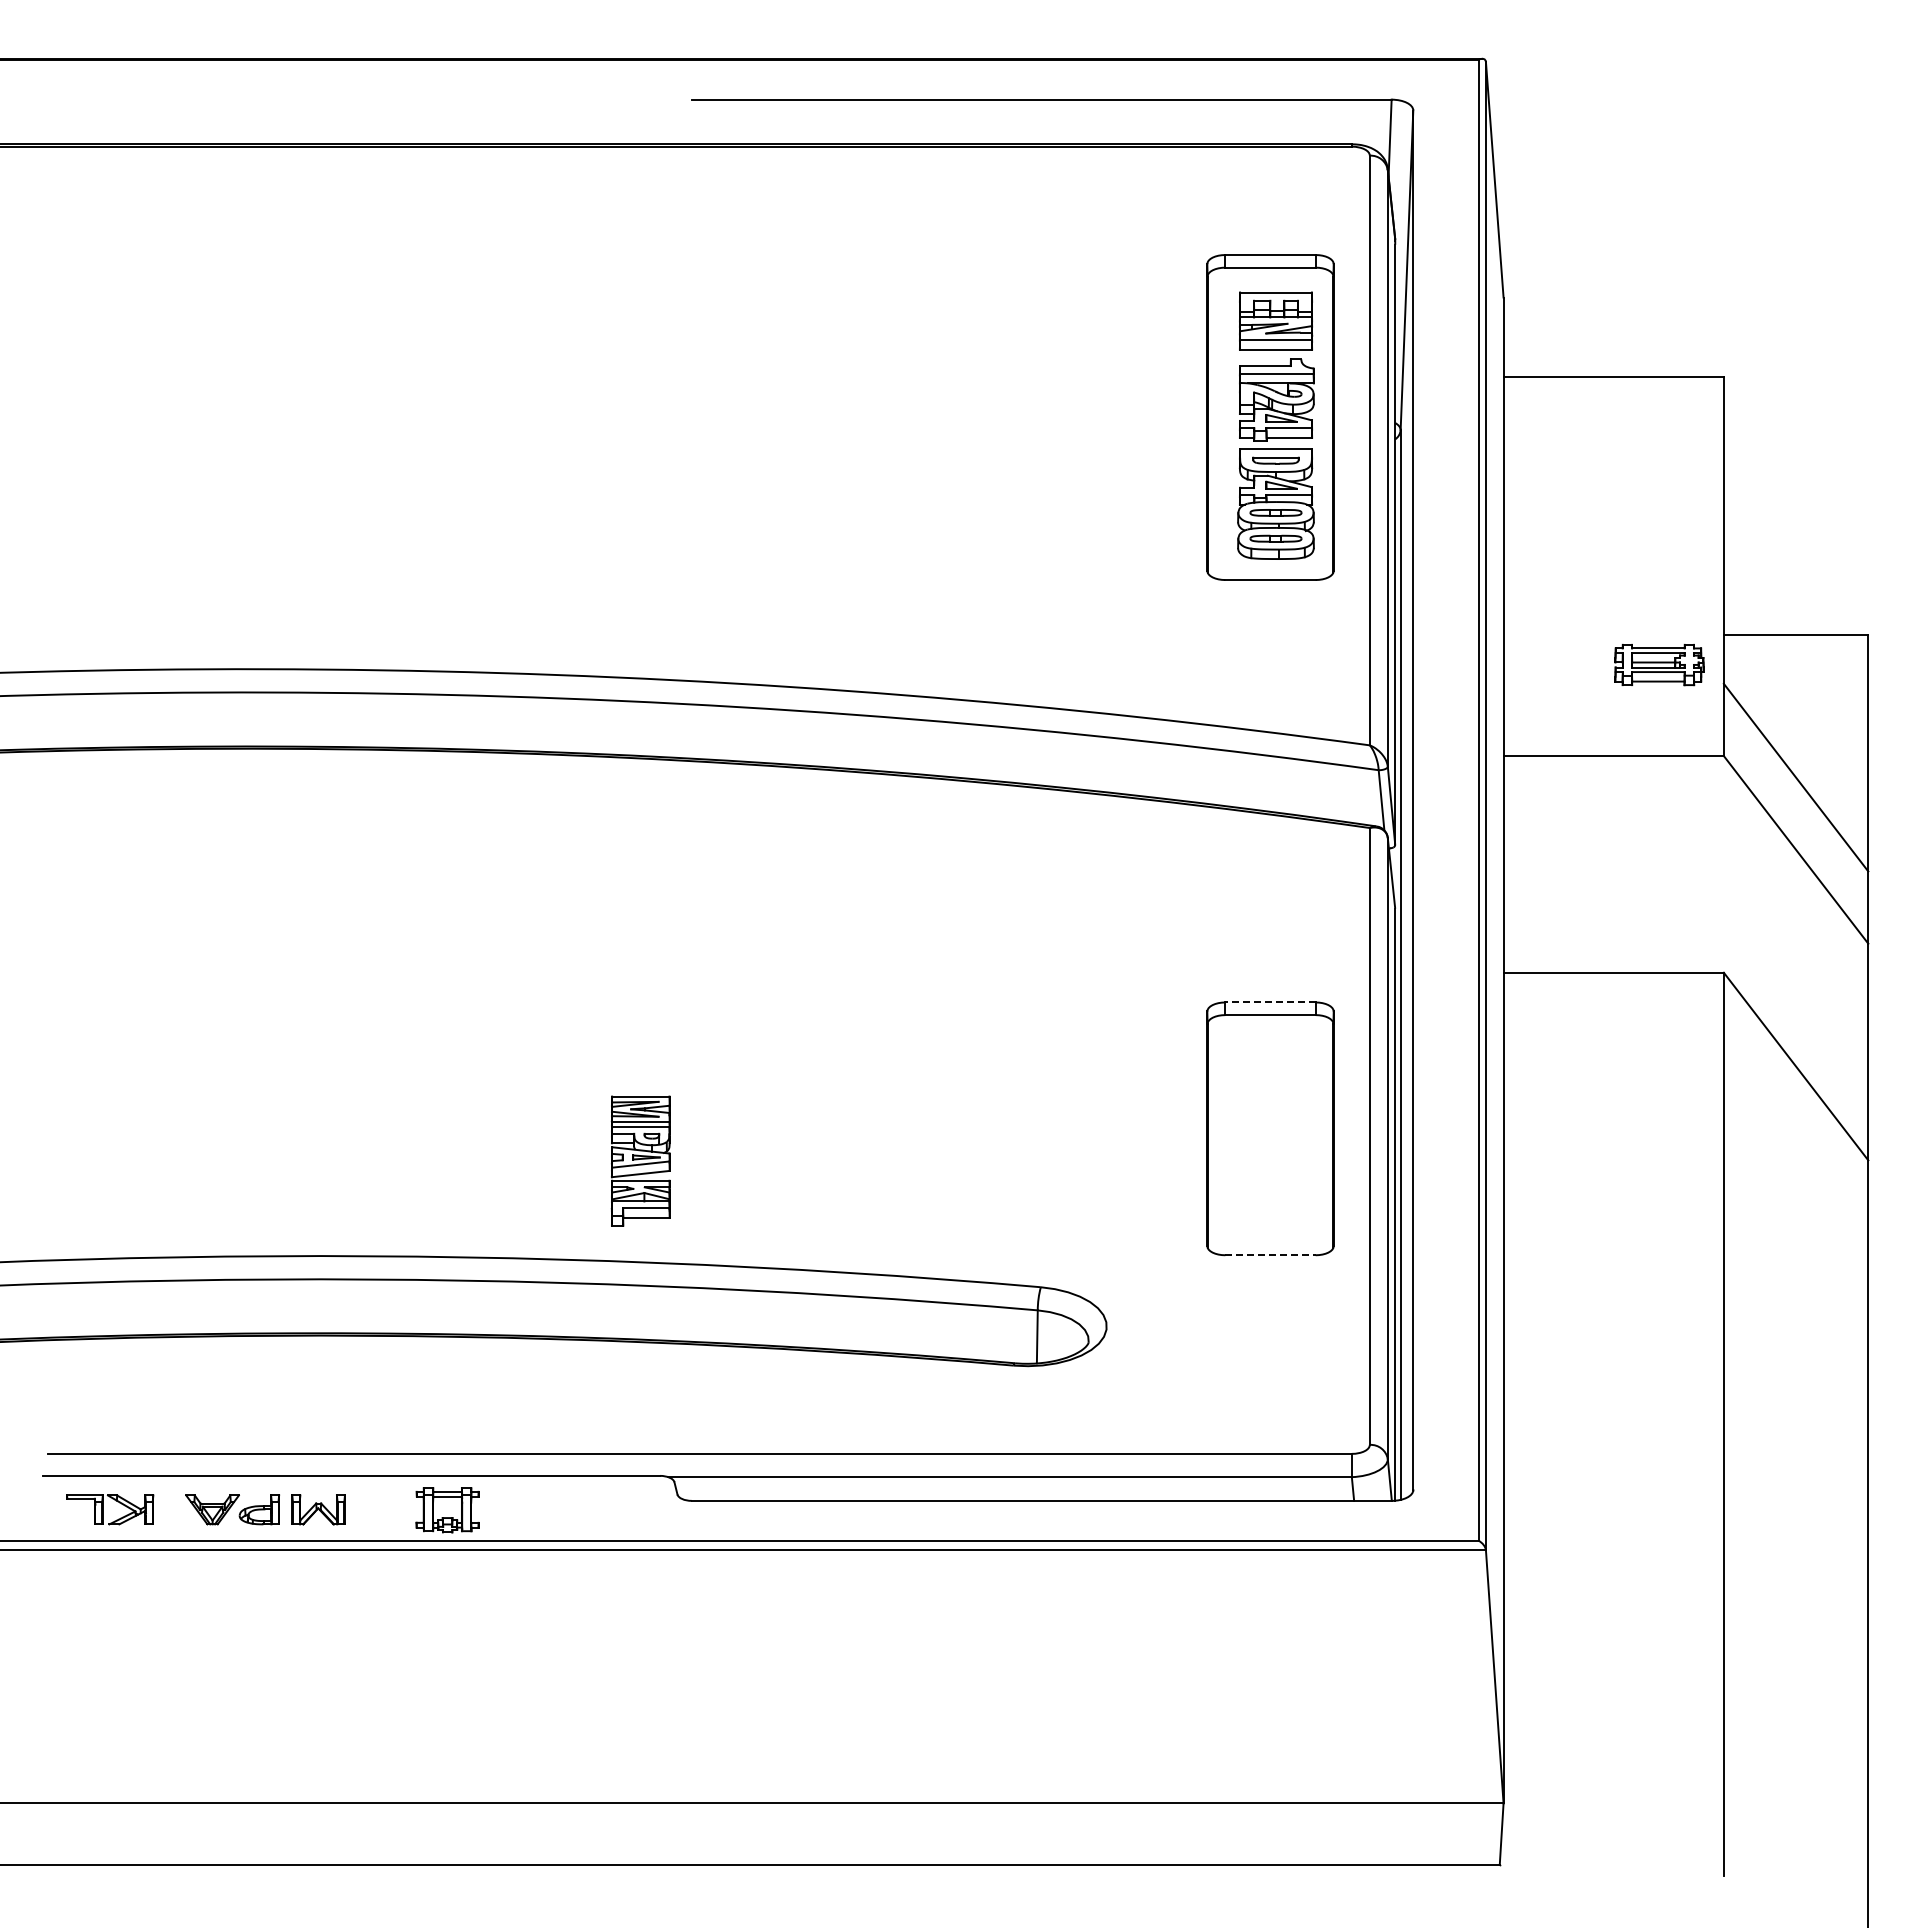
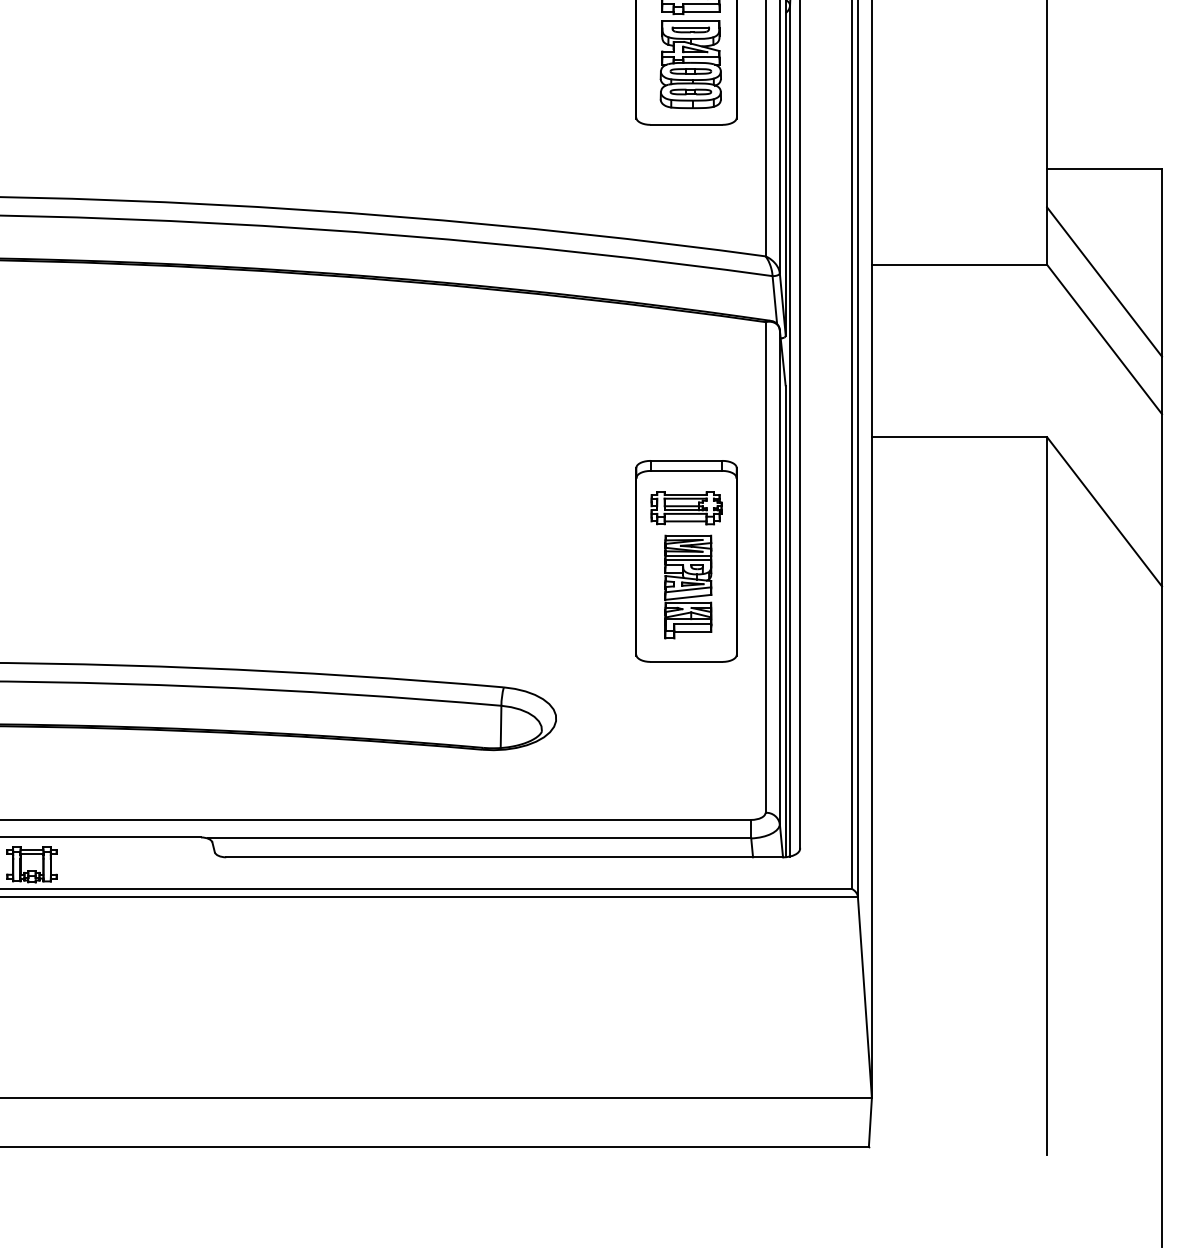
part: (1659, 665) -> (686, 508), moved
line: (1270, 1002) -> (686, 460), dashed -> solid
part: (640, 1160) -> (688, 586), moved
line: (1271, 1255) -> (687, 662), dashed -> solid

